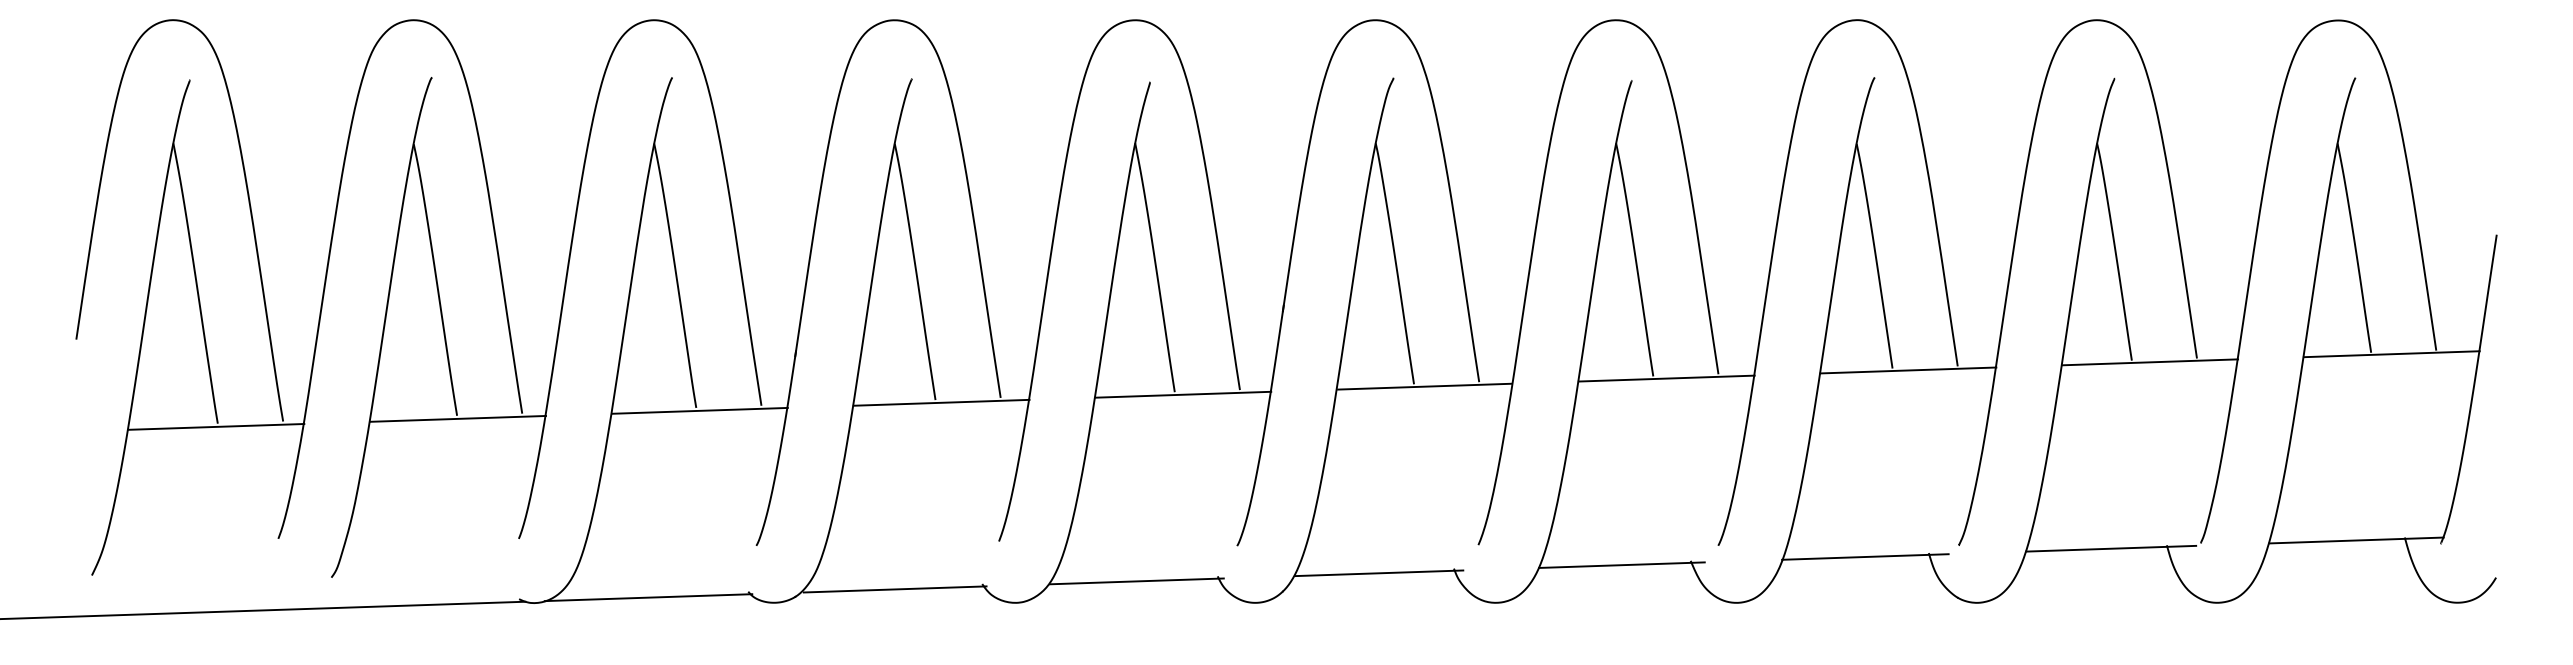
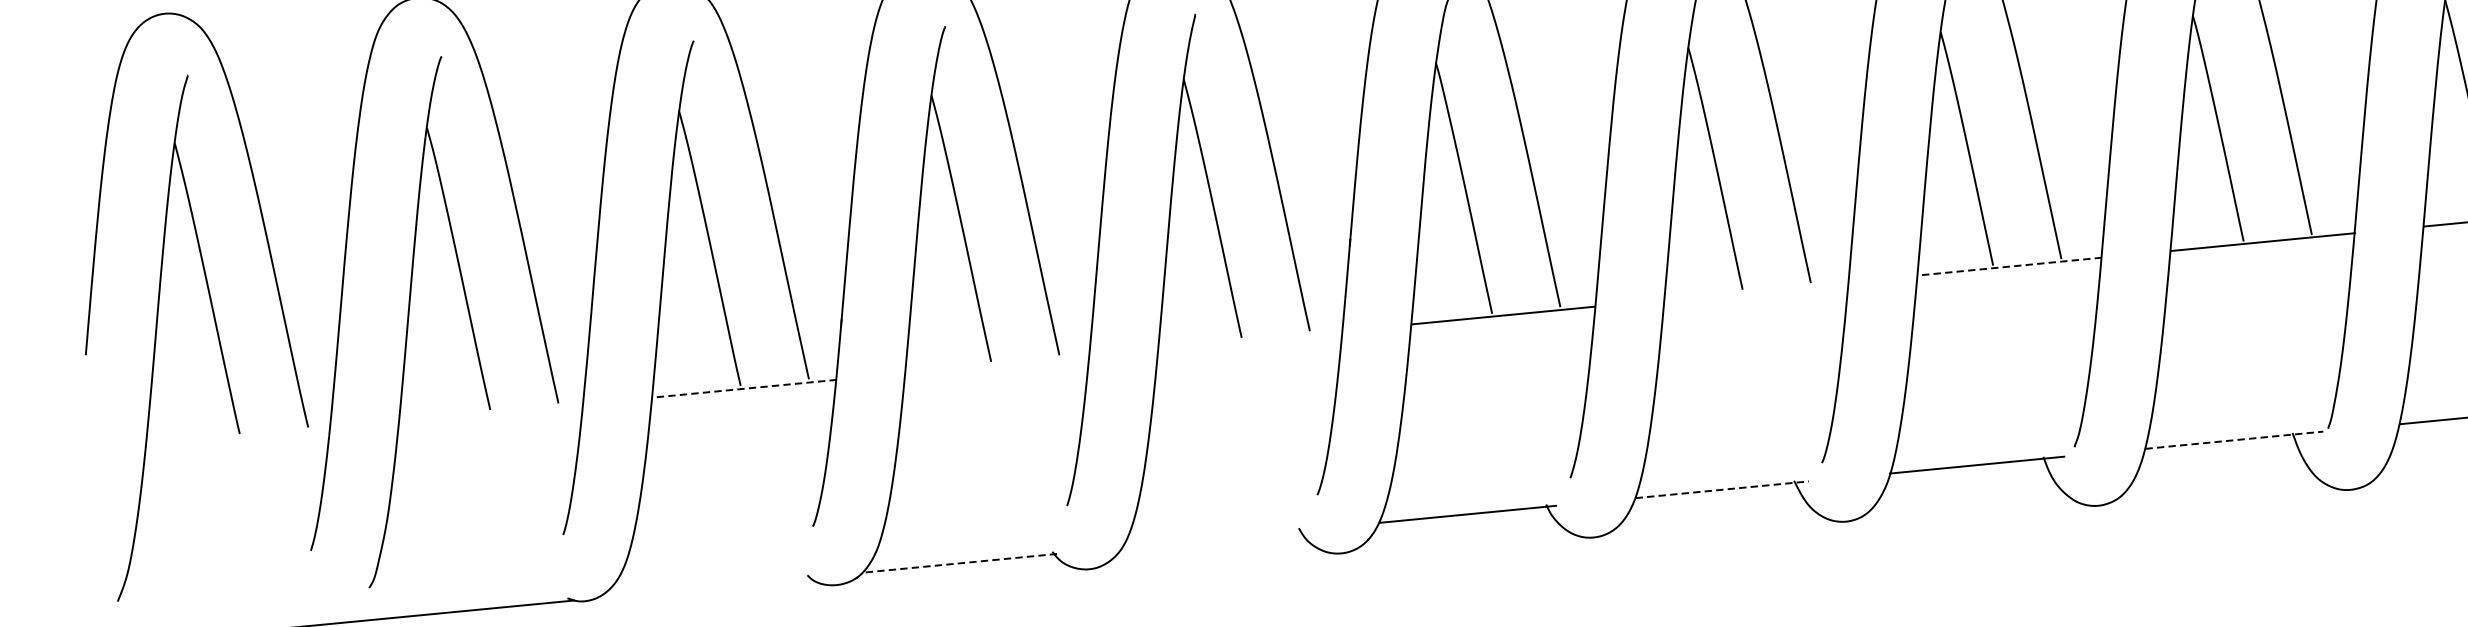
line: (1908, 370) -> (2010, 266), solid -> dashed
line: (1666, 378) -> (1756, 290), removed
line: (1183, 394) -> (1250, 339), removed
line: (941, 402) -> (997, 364), removed
line: (699, 410) -> (744, 388), solid -> dashed
line: (458, 418) -> (491, 412), removed
line: (216, 426) -> (238, 437), removed
line: (2111, 548) -> (2234, 439), solid -> dashed
line: (1621, 565) -> (1721, 490), solid -> dashed
line: (1136, 581) -> (1214, 538), removed
line: (895, 589) -> (961, 563), solid -> dashed
line: (648, 597) -> (703, 587), removed

